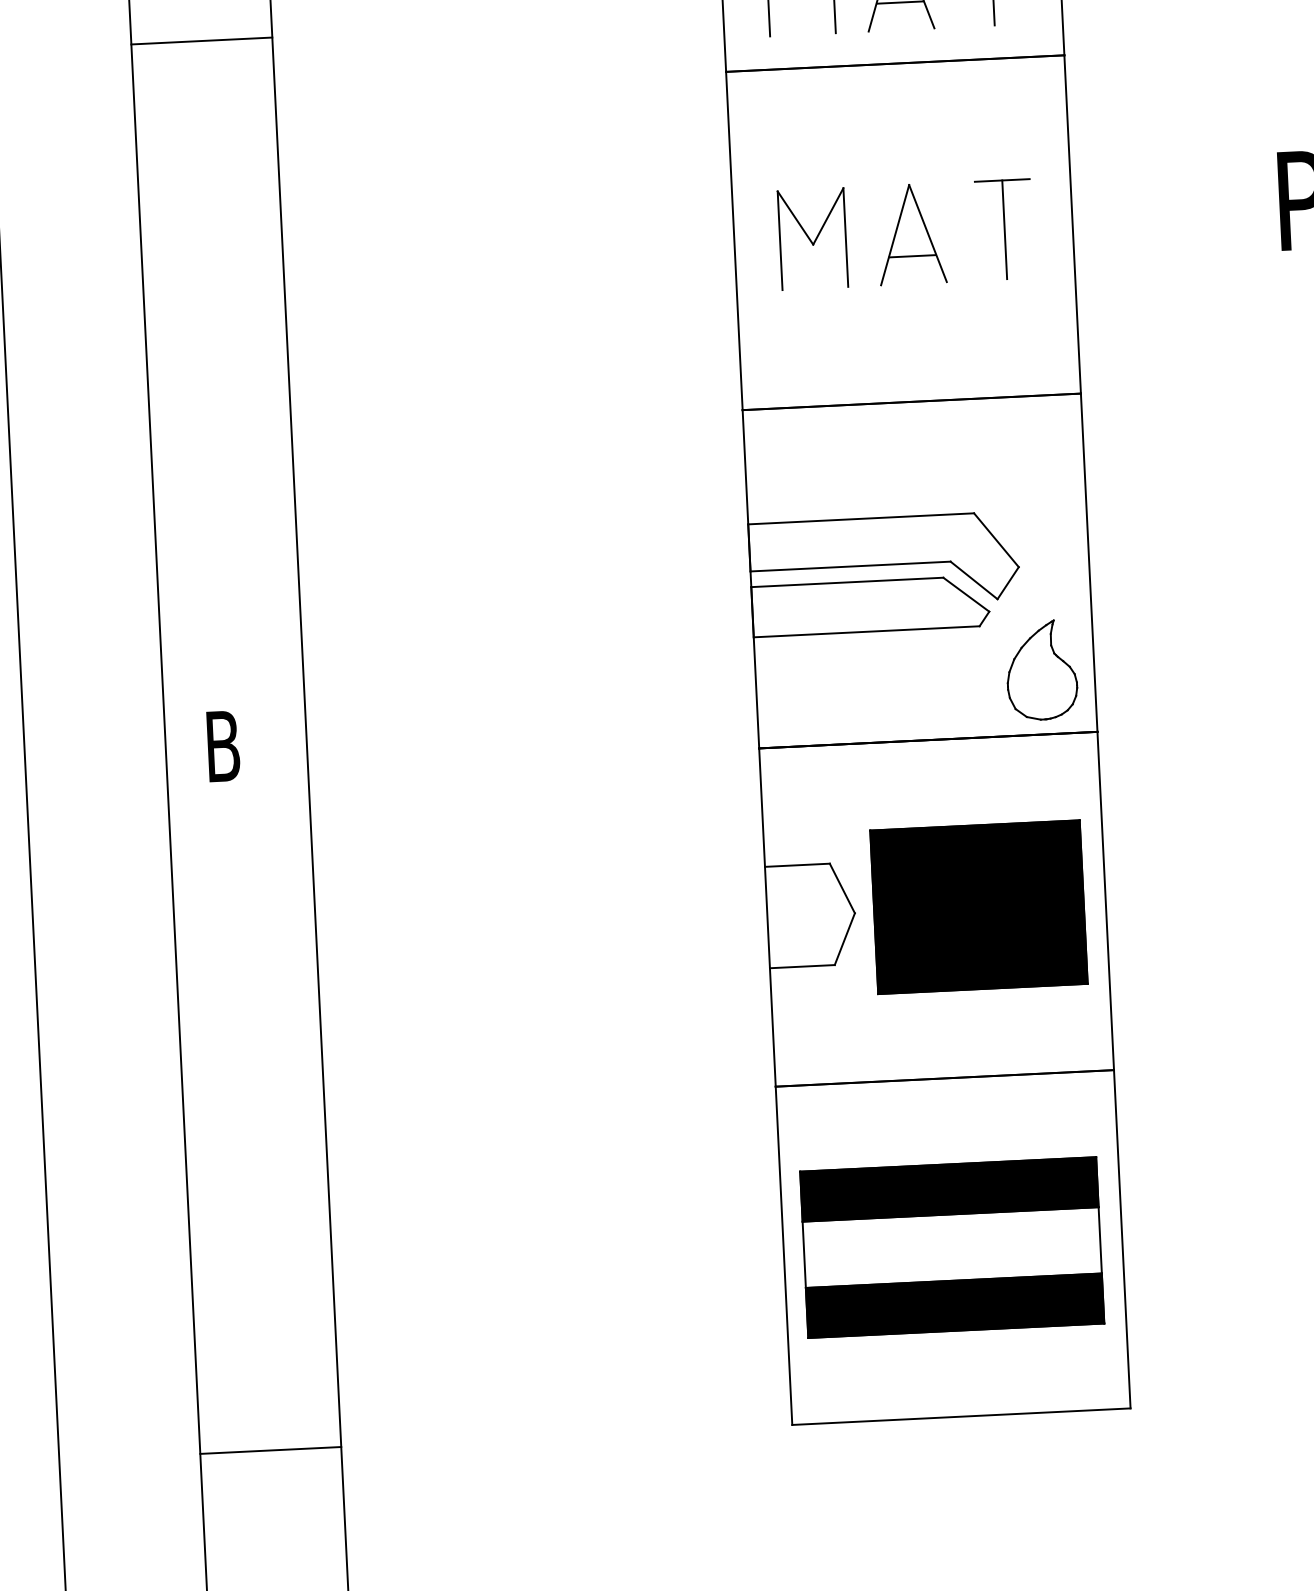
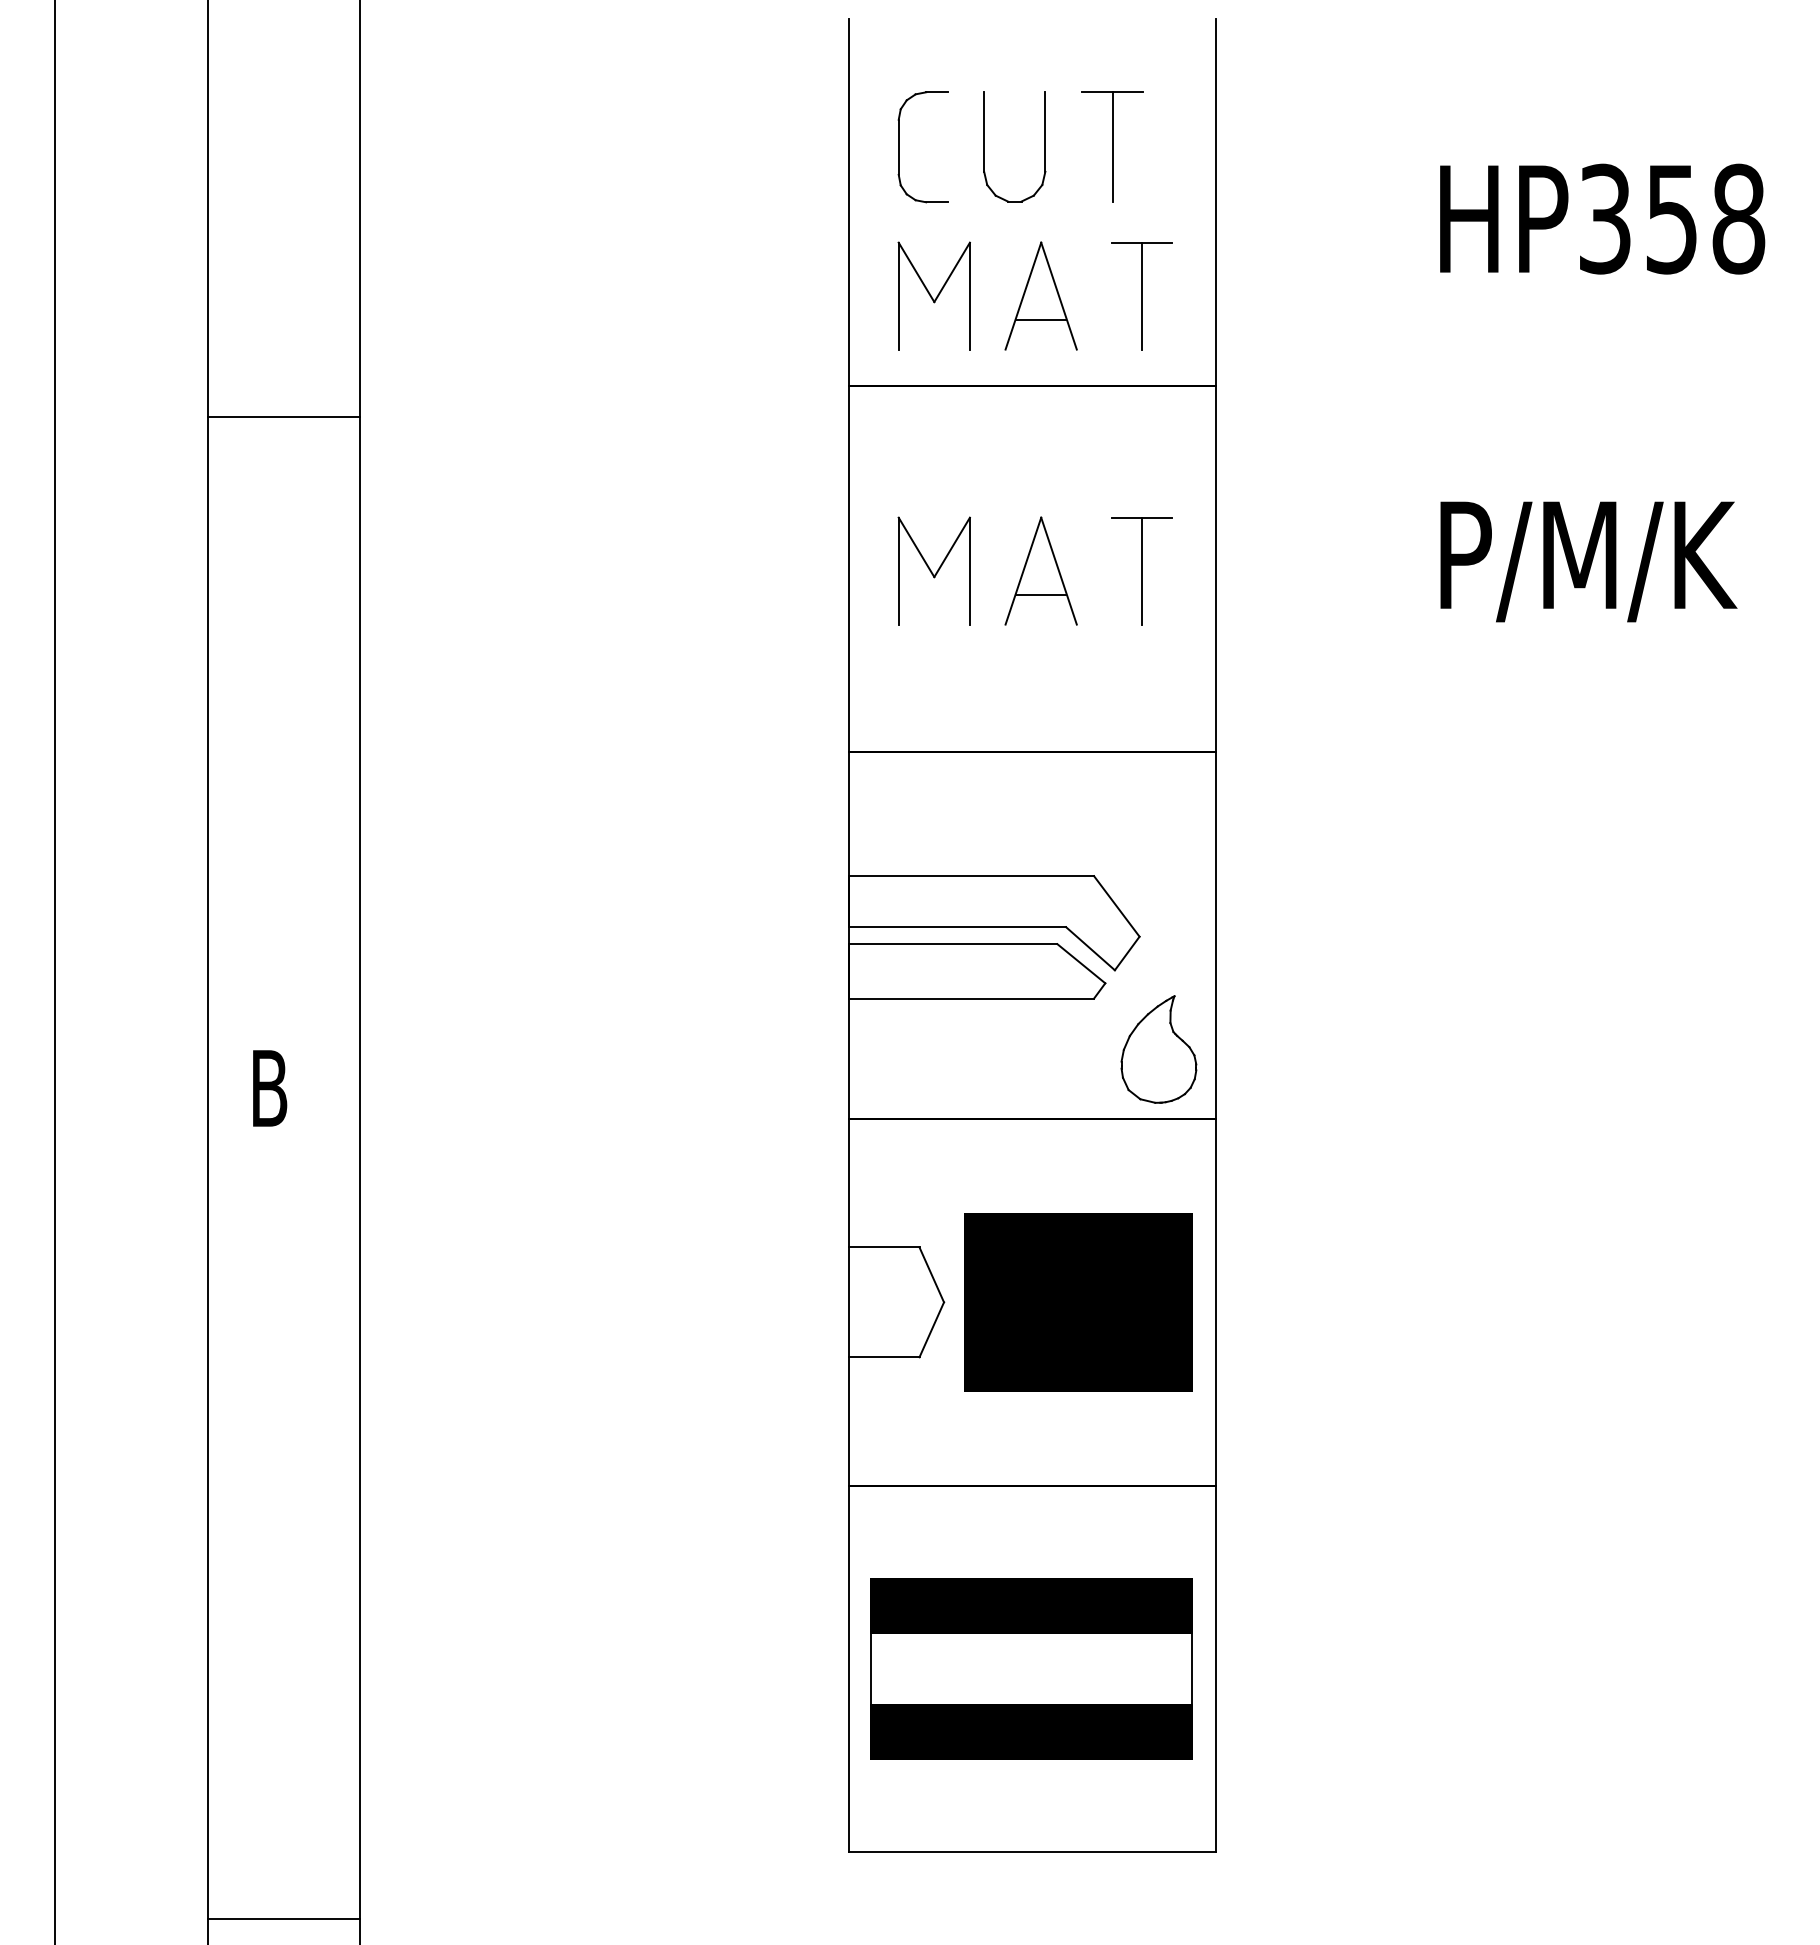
line: (201, 41) -> (283, 416), moved
line: (270, 1450) -> (283, 1919), moved

